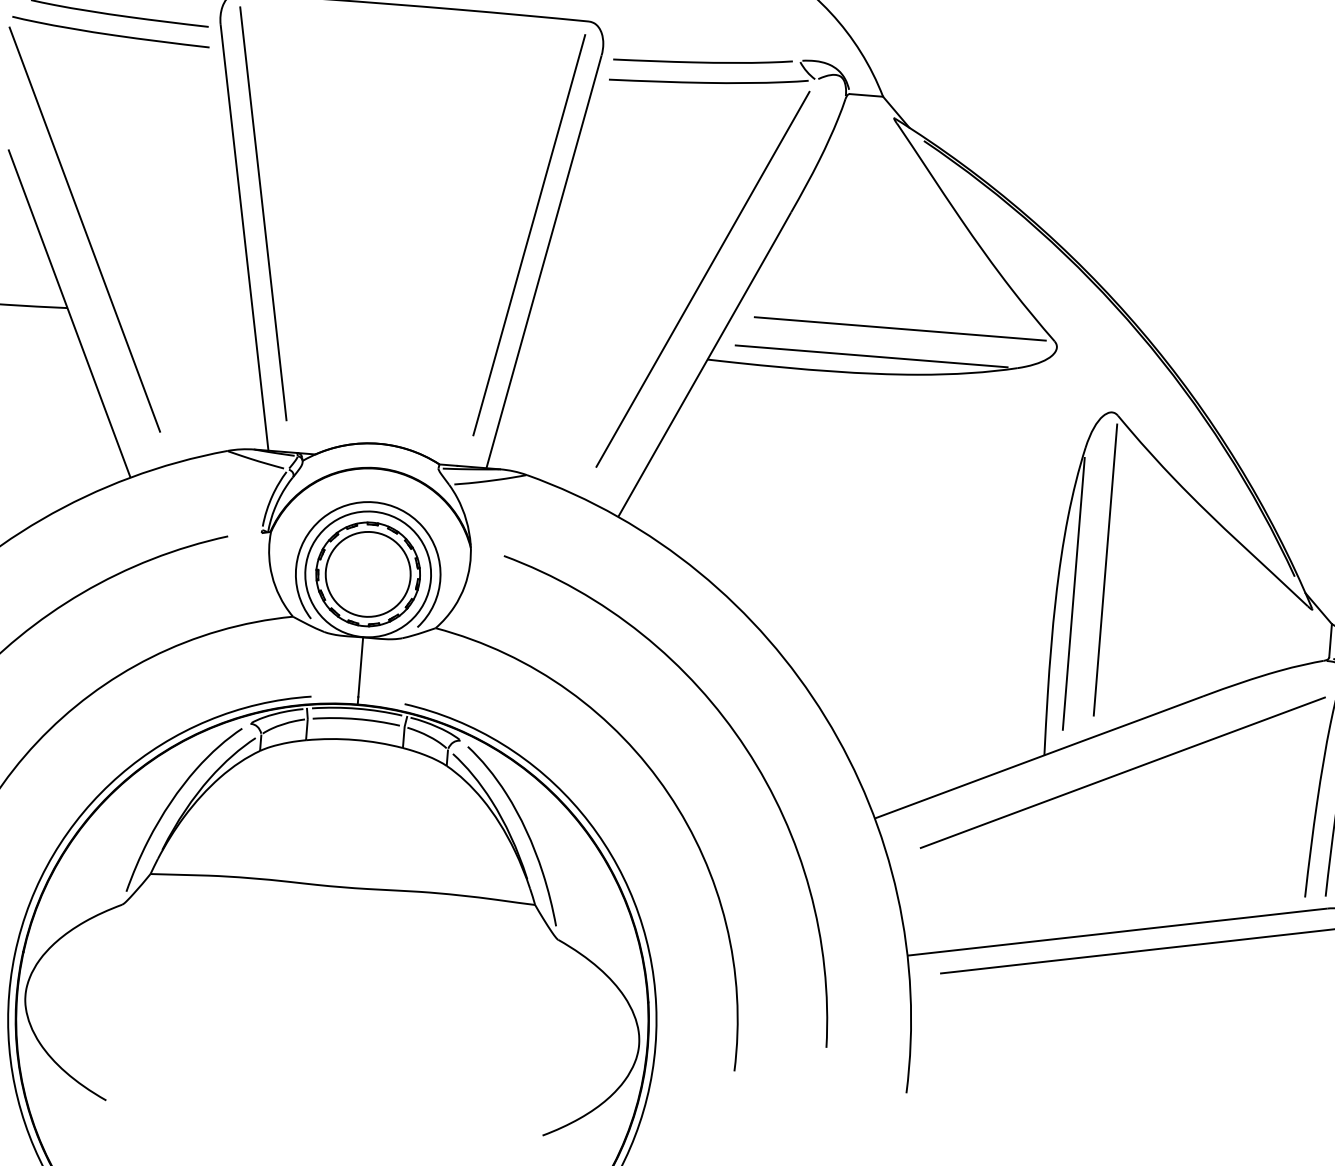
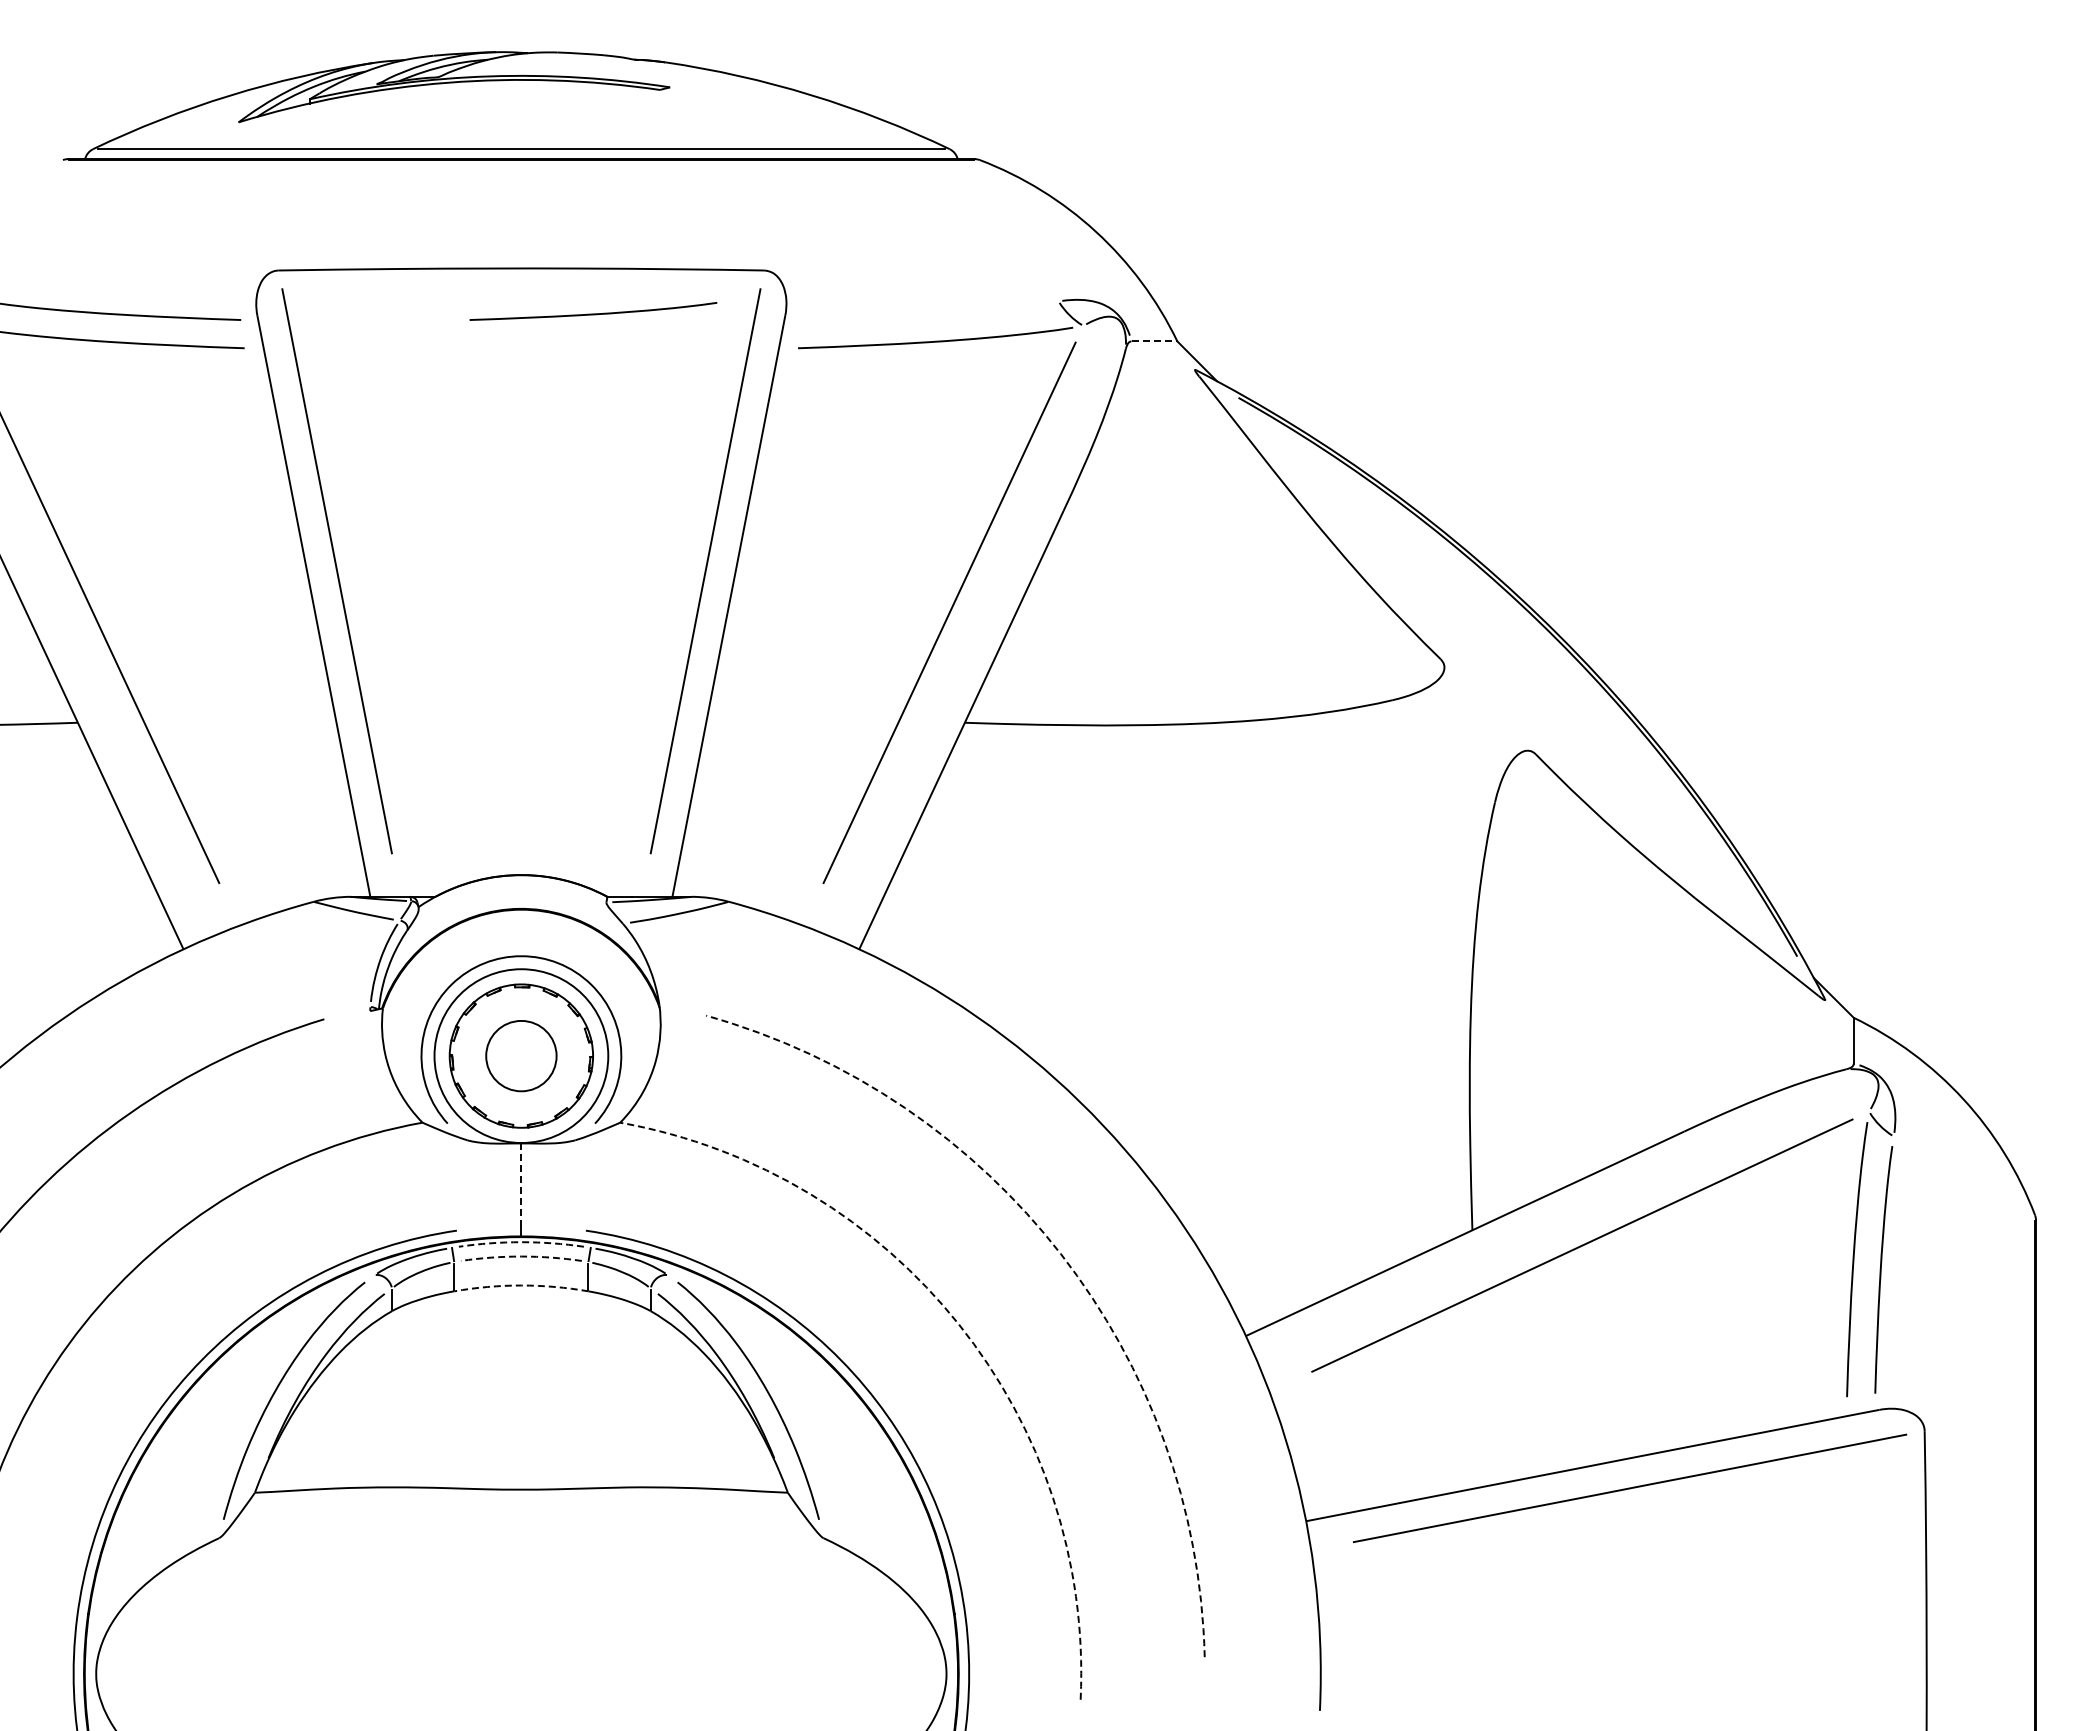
curve: (702, 61) -> (593, 313), moved
line: (866, 95) -> (1154, 341), solid -> dashed
line: (900, 329) -> (1226, 659), removed
line: (871, 356) -> (1190, 700), removed
line: (1105, 570) -> (1535, 968), removed
circle: (368, 573) -> (521, 1055), size x0.6
line: (1074, 593) -> (1495, 1004), removed
line: (360, 667) -> (521, 1185), solid -> dashed
arc: (357, 708) -> (521, 1242), solid -> dashed
arc: (356, 719) -> (521, 1256), solid -> dashed
arc: (354, 739) -> (521, 1285), solid -> dashed
arc: (746, 748) -> (1061, 1254), solid -> dashed
arc: (668, 793) -> (959, 1324), solid -> dashed

